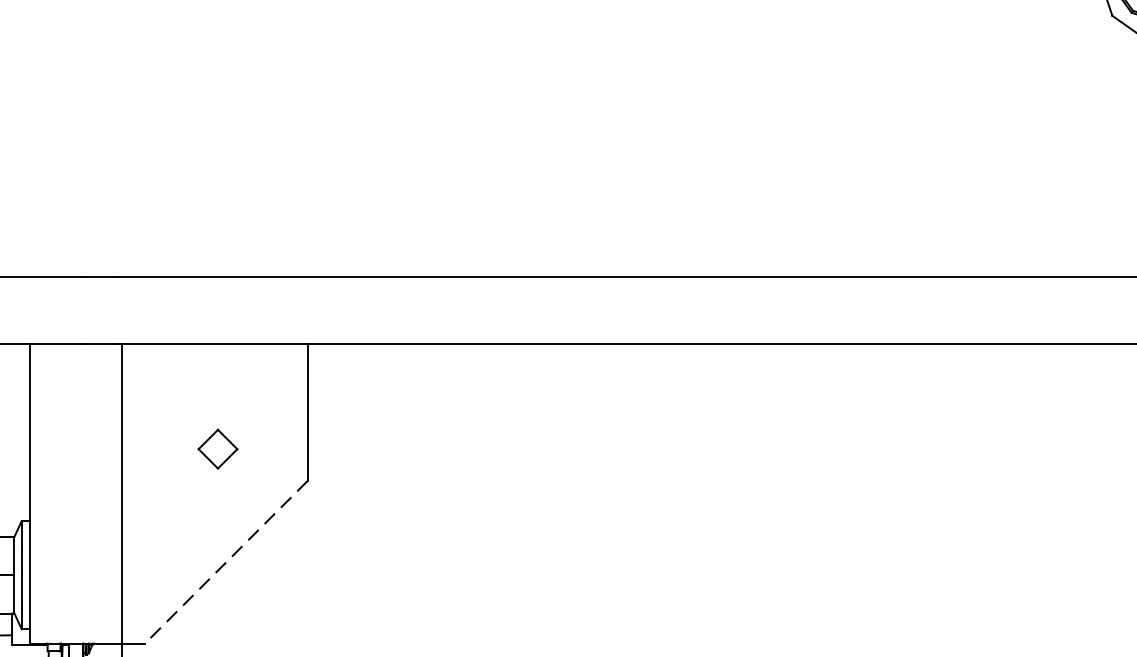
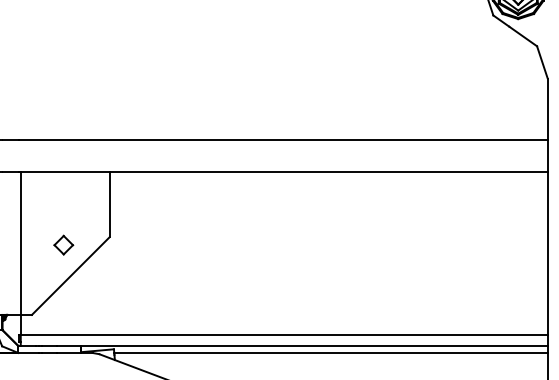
part: (217, 447) -> (63, 244), moved
line: (225, 563) -> (70, 276), dashed -> solid

